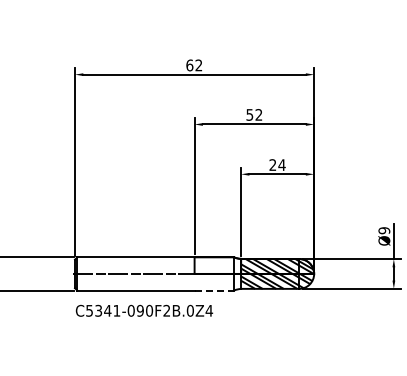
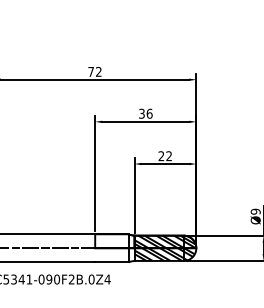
text: (189, 65) -> (90, 71), 62 -> 72
text: (254, 114) -> (145, 113), 52 -> 36
text: (281, 164) -> (168, 155), 24 -> 22
line: (214, 290) -> (112, 262), dashed -> solid

